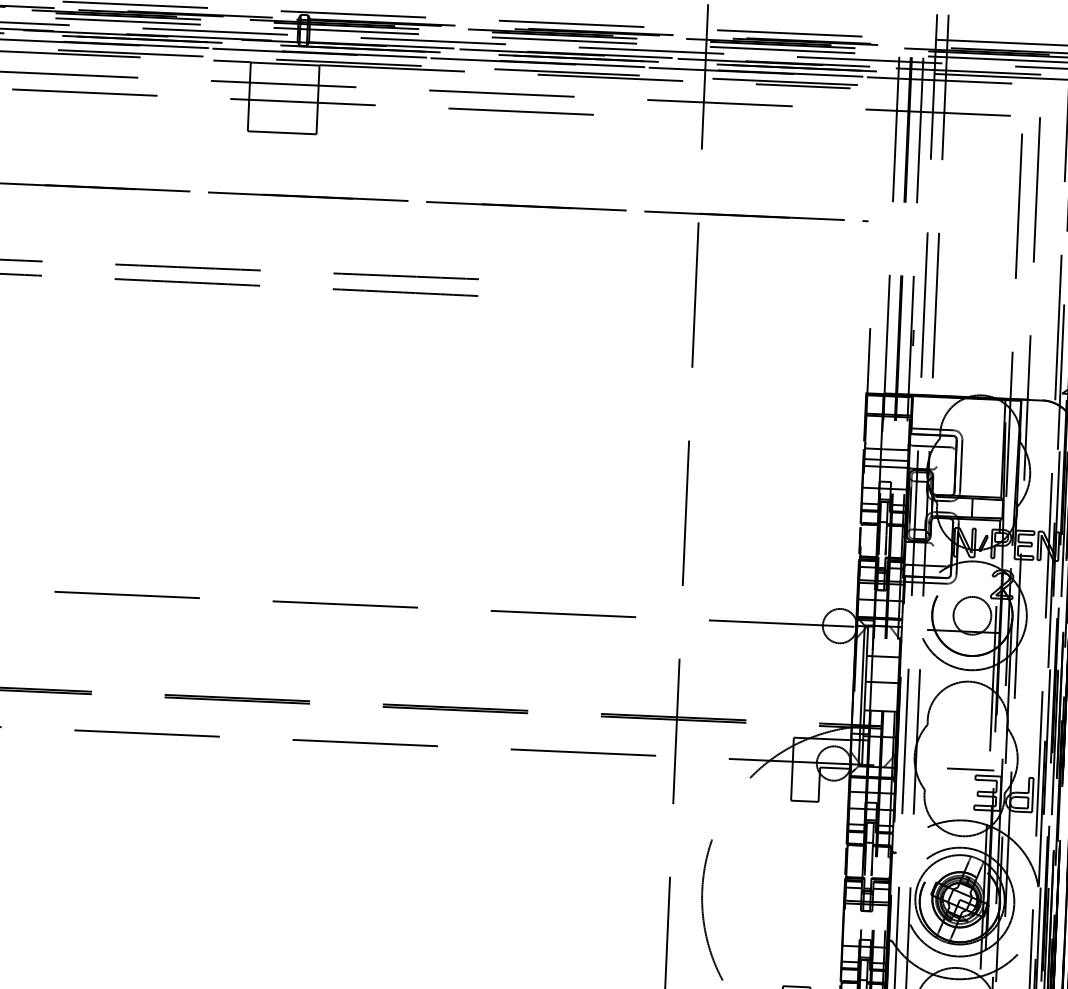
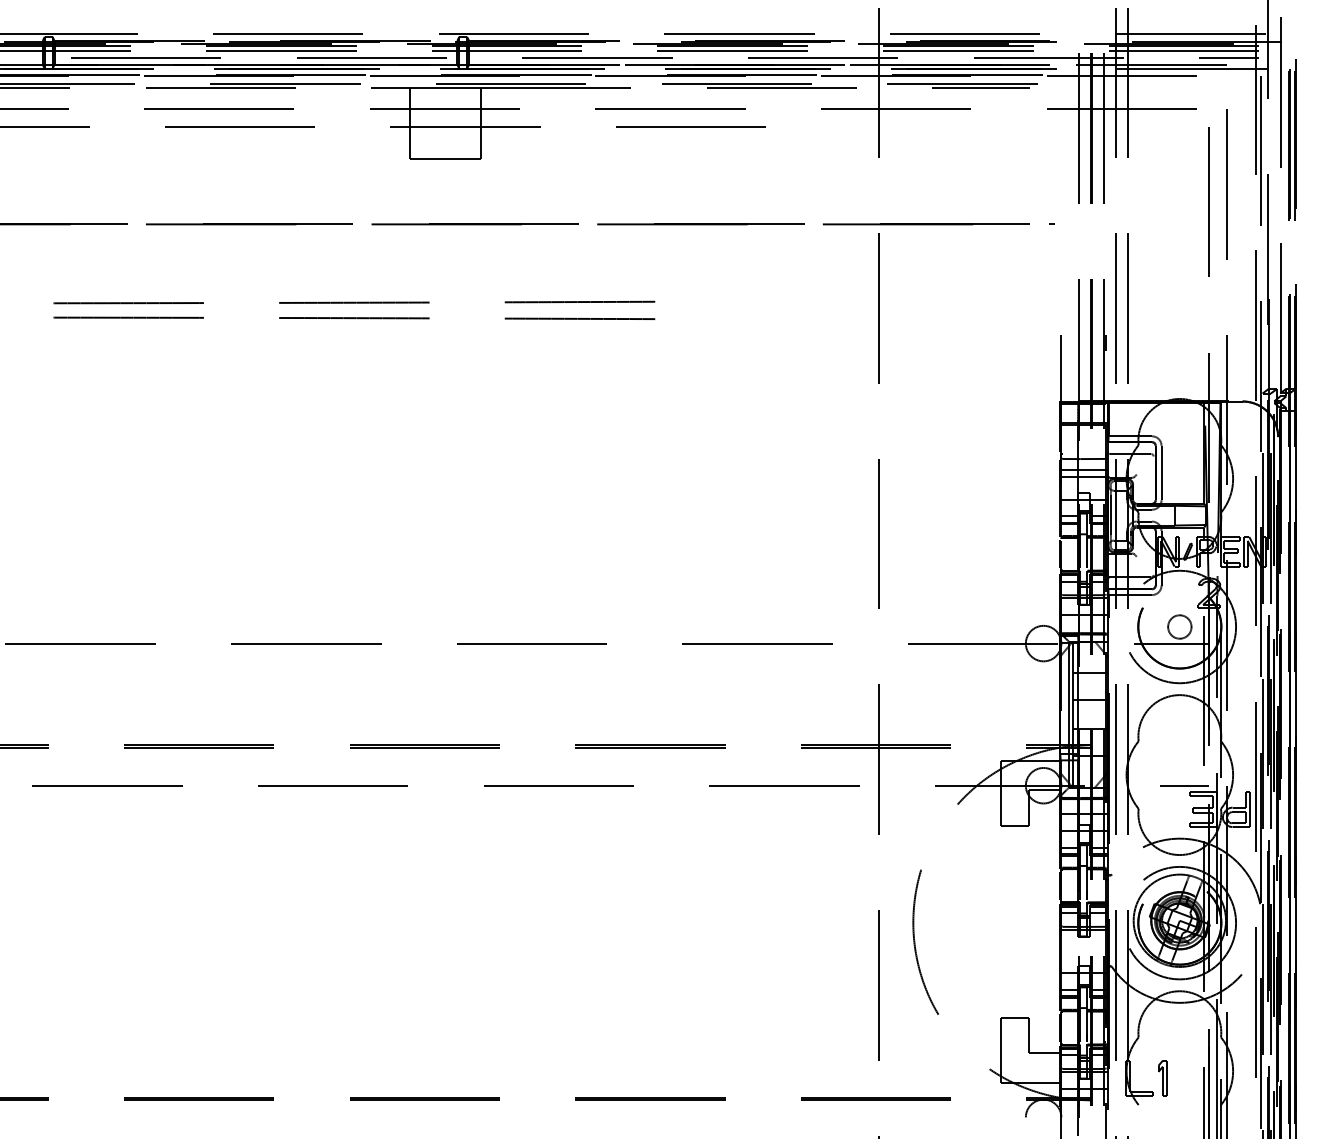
circle: (972, 615) -> (1179, 626), size x0.6

